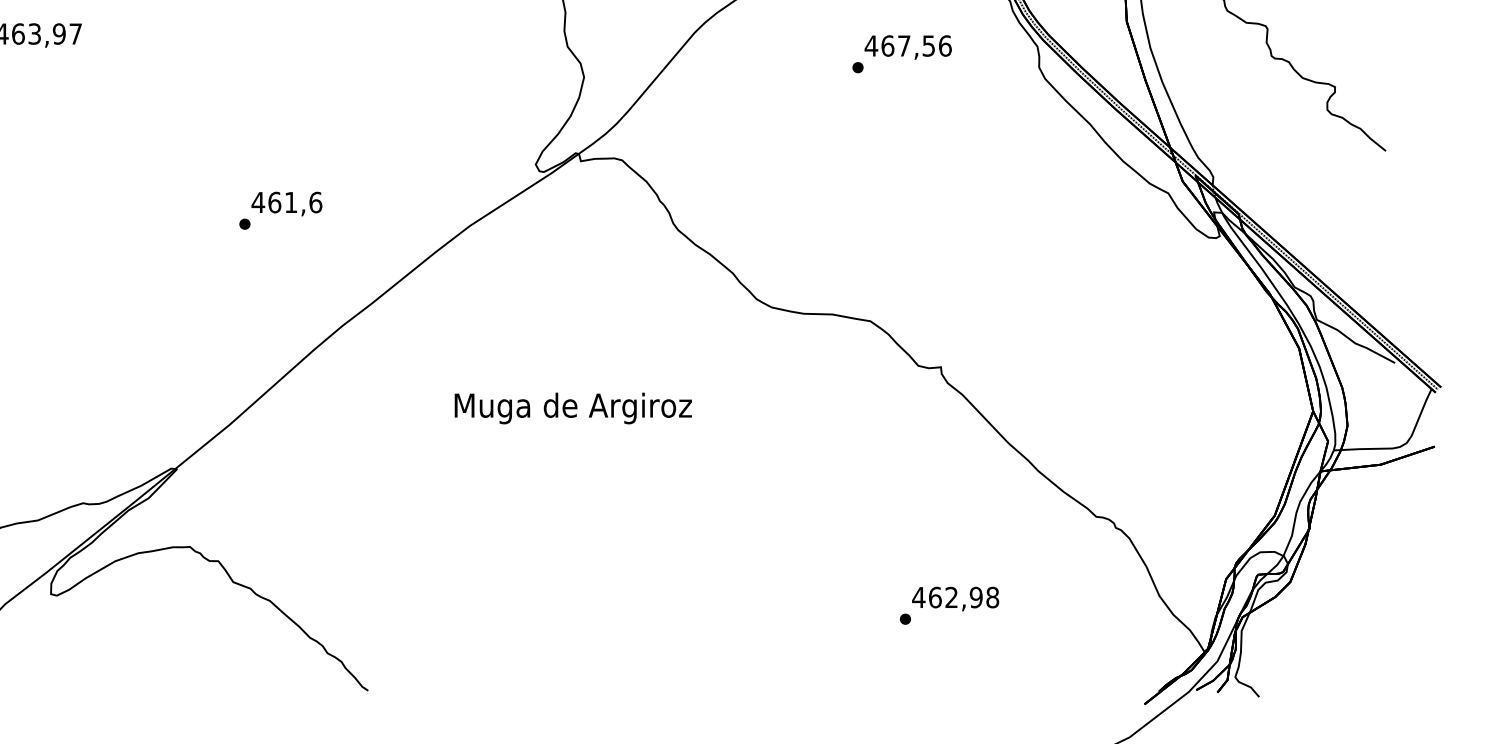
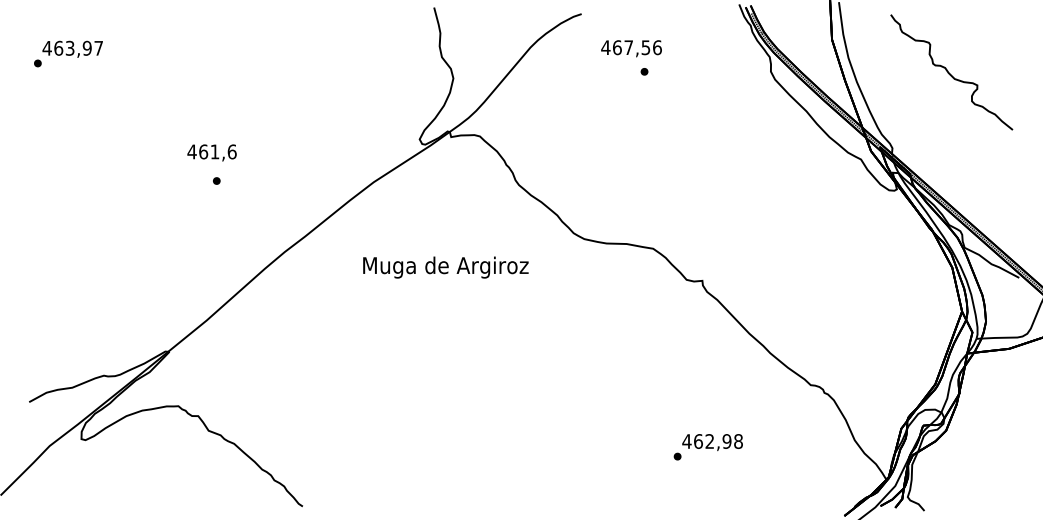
text: (908, 47) -> (631, 48), moved
text: (286, 203) -> (211, 152), moved
text: (572, 408) -> (445, 267), moved

